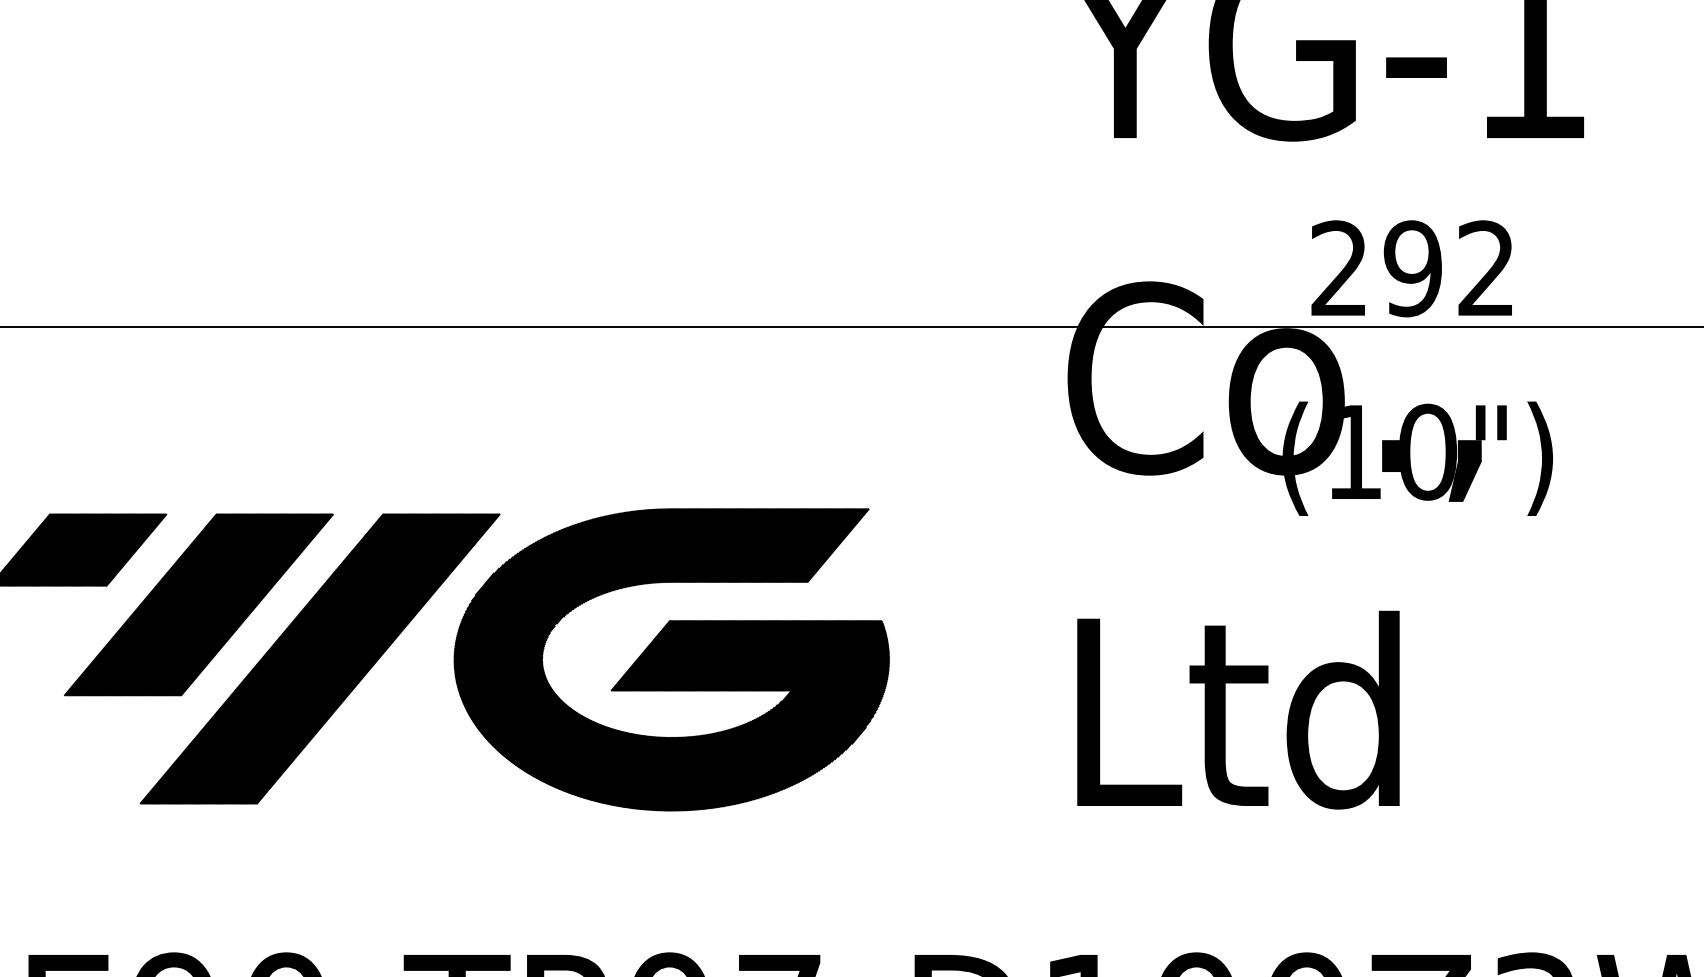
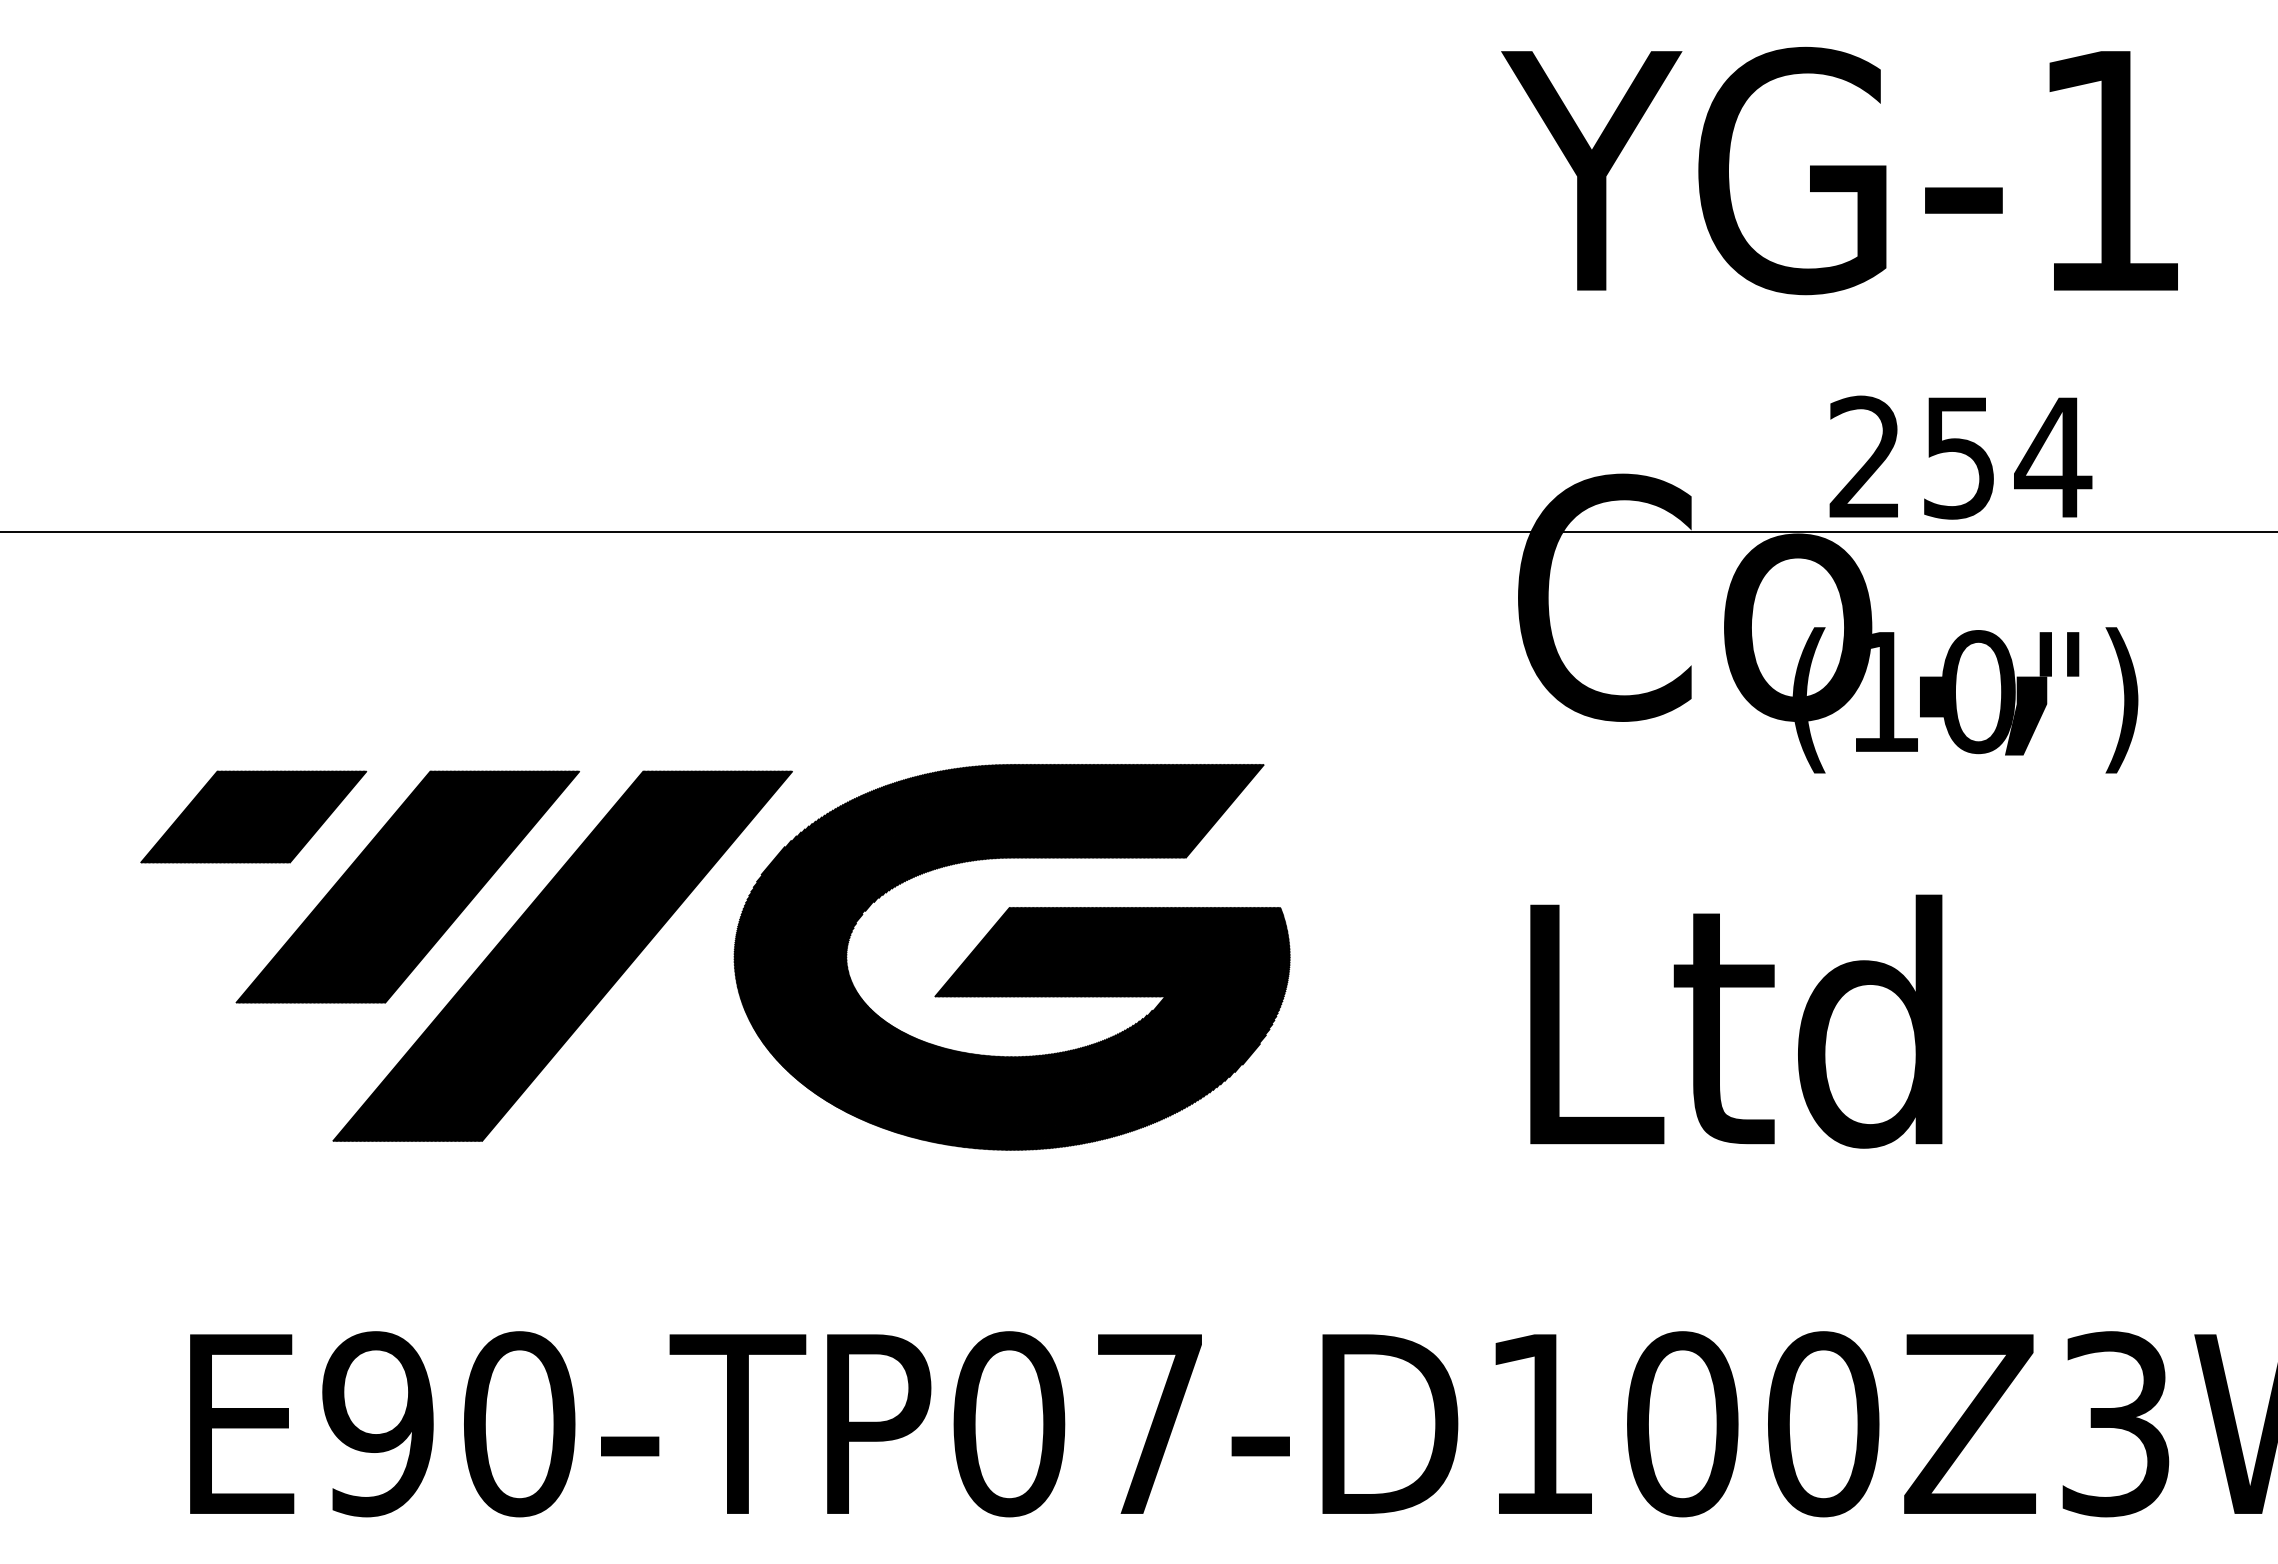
text: (1450, 268) -> (2007, 457), 292 -> 254

